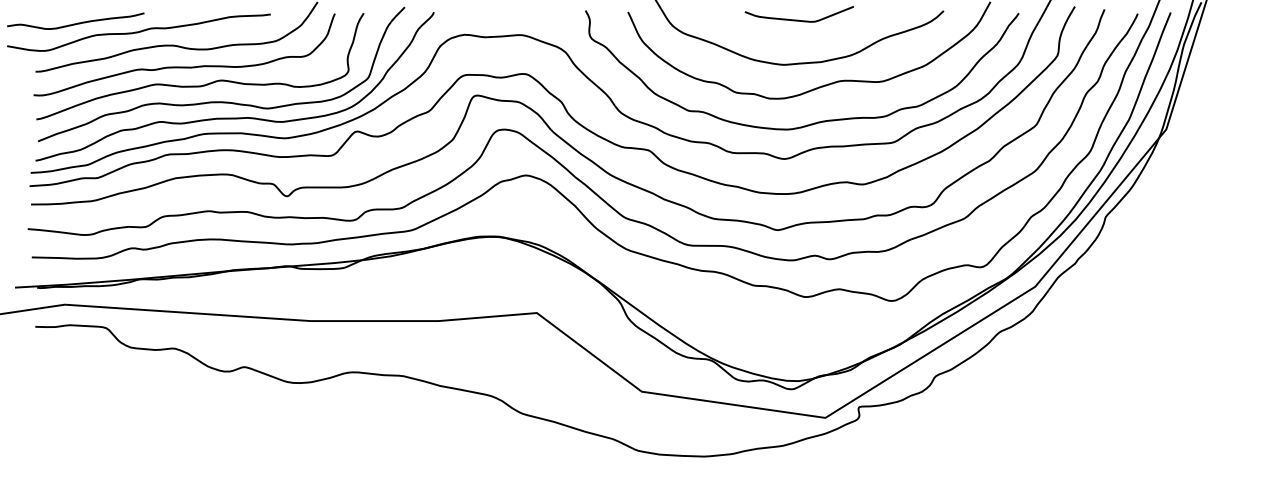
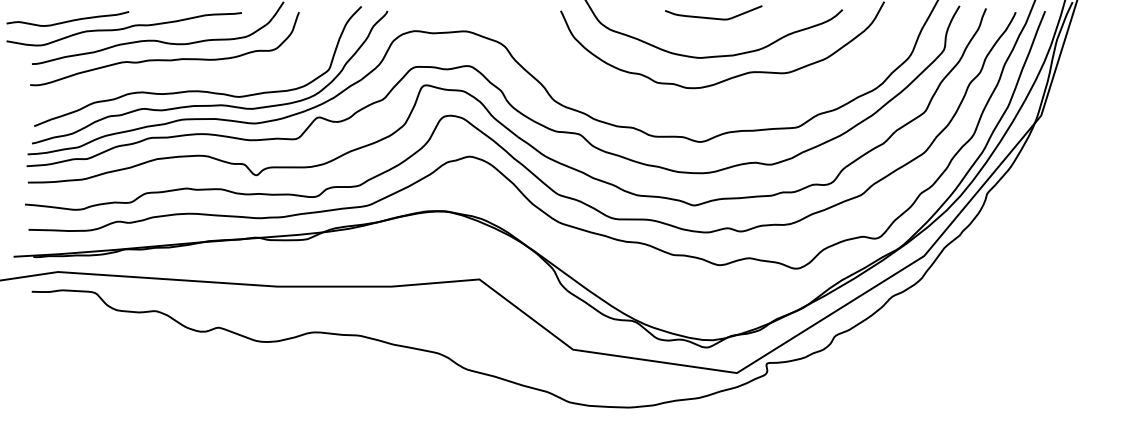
curve: (206, 83) -> (184, 74), removed
curve: (817, 121) -> (729, 108), removed

